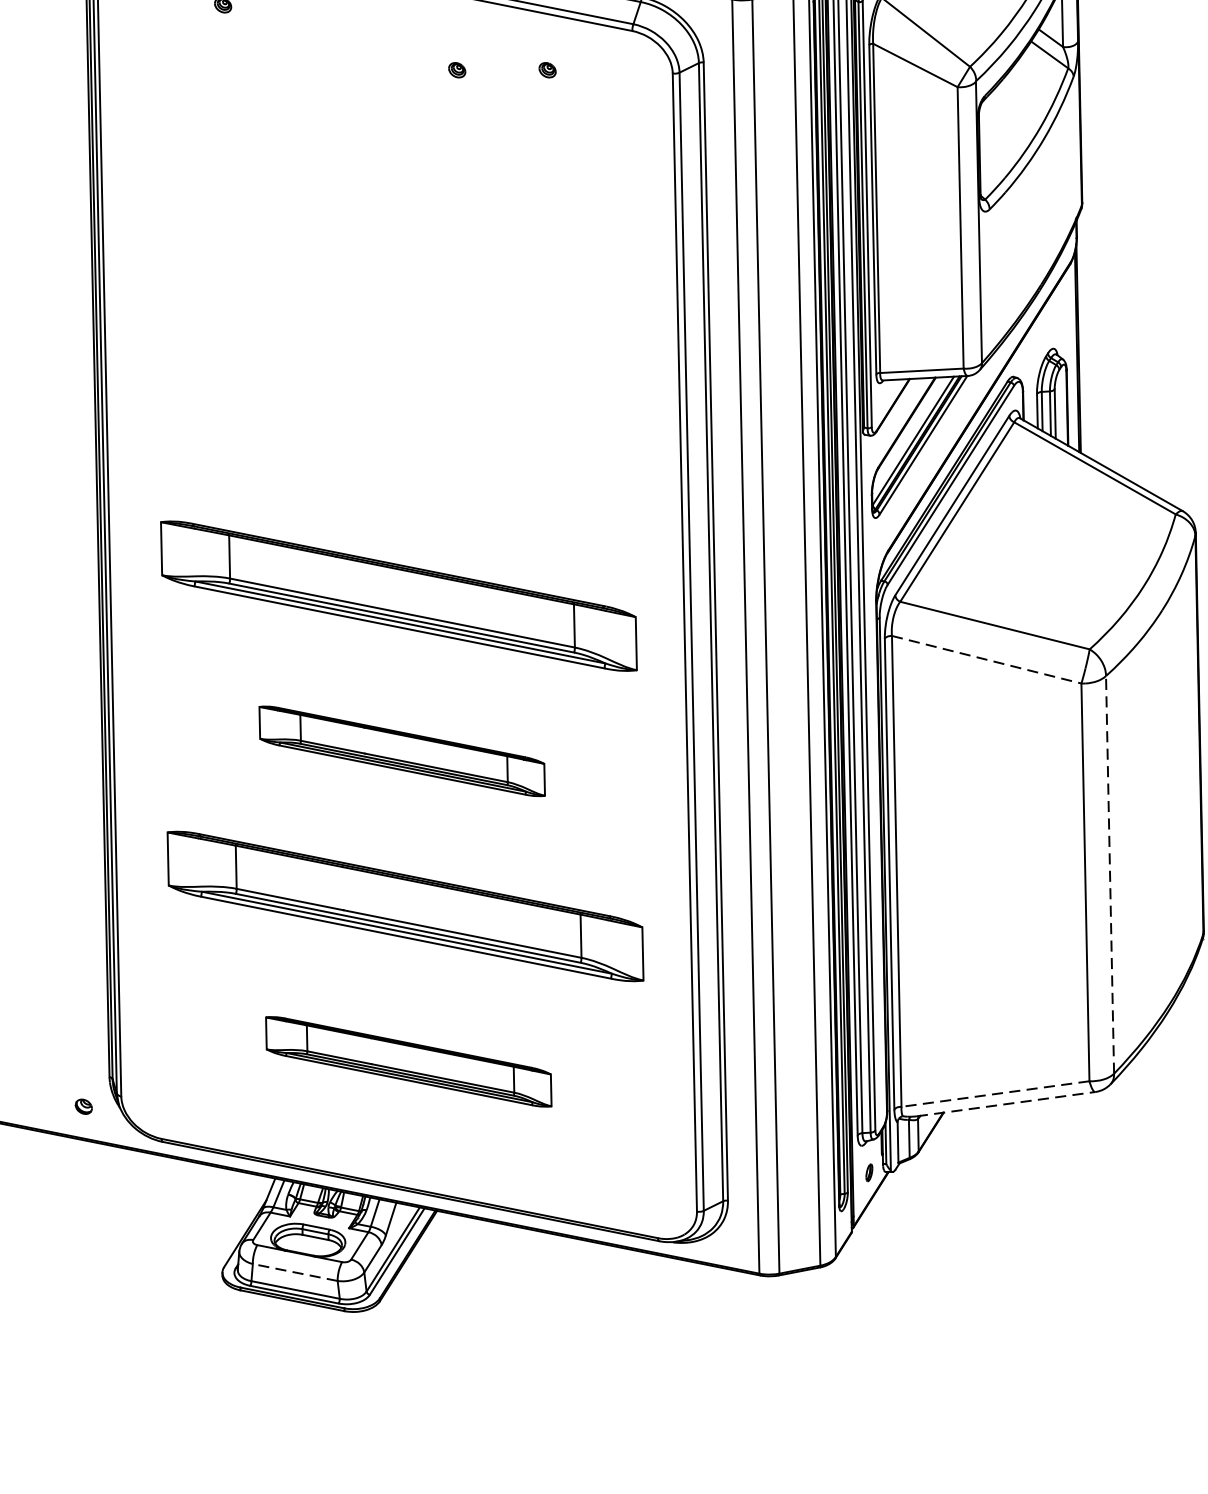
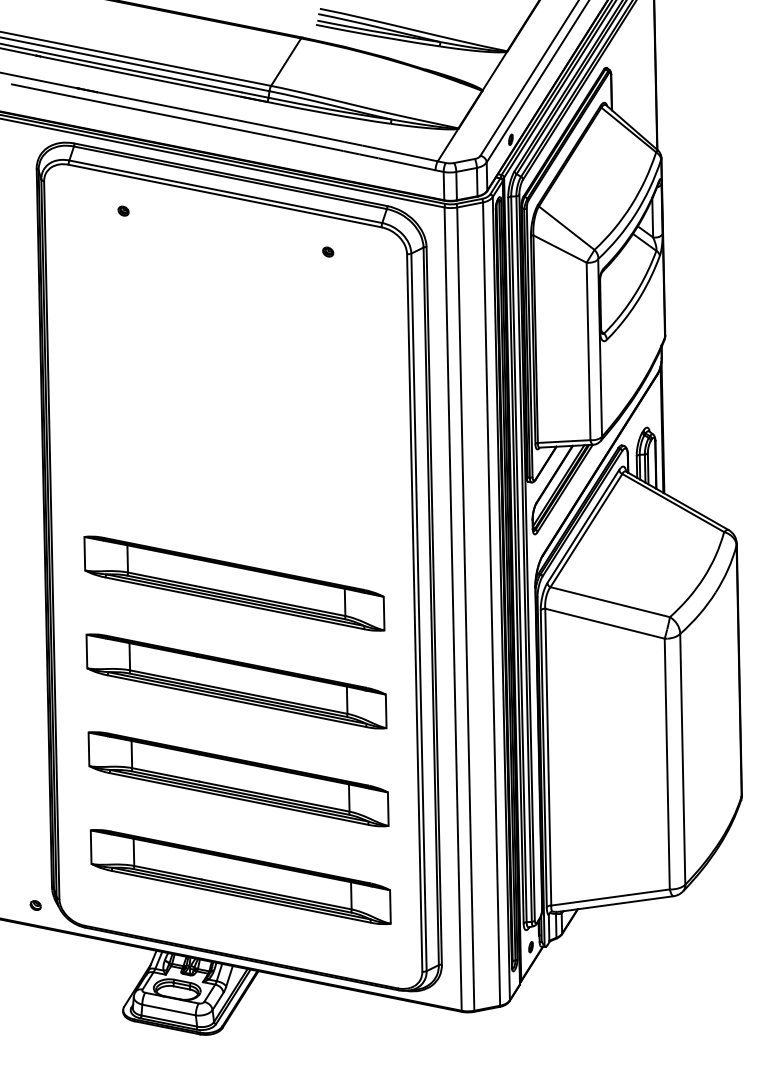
part: (457, 69) -> (271, 251), removed
line: (987, 659) -> (605, 623), dashed -> solid
part: (402, 751) -> (236, 681), size x1.67
line: (1109, 873) -> (682, 758), dashed -> solid
part: (408, 1062) -> (240, 877), size x1.67
line: (995, 1094) -> (610, 897), dashed -> solid
line: (1006, 1103) -> (617, 903), dashed -> solid
line: (294, 1271) -> (168, 1009), dashed -> solid

